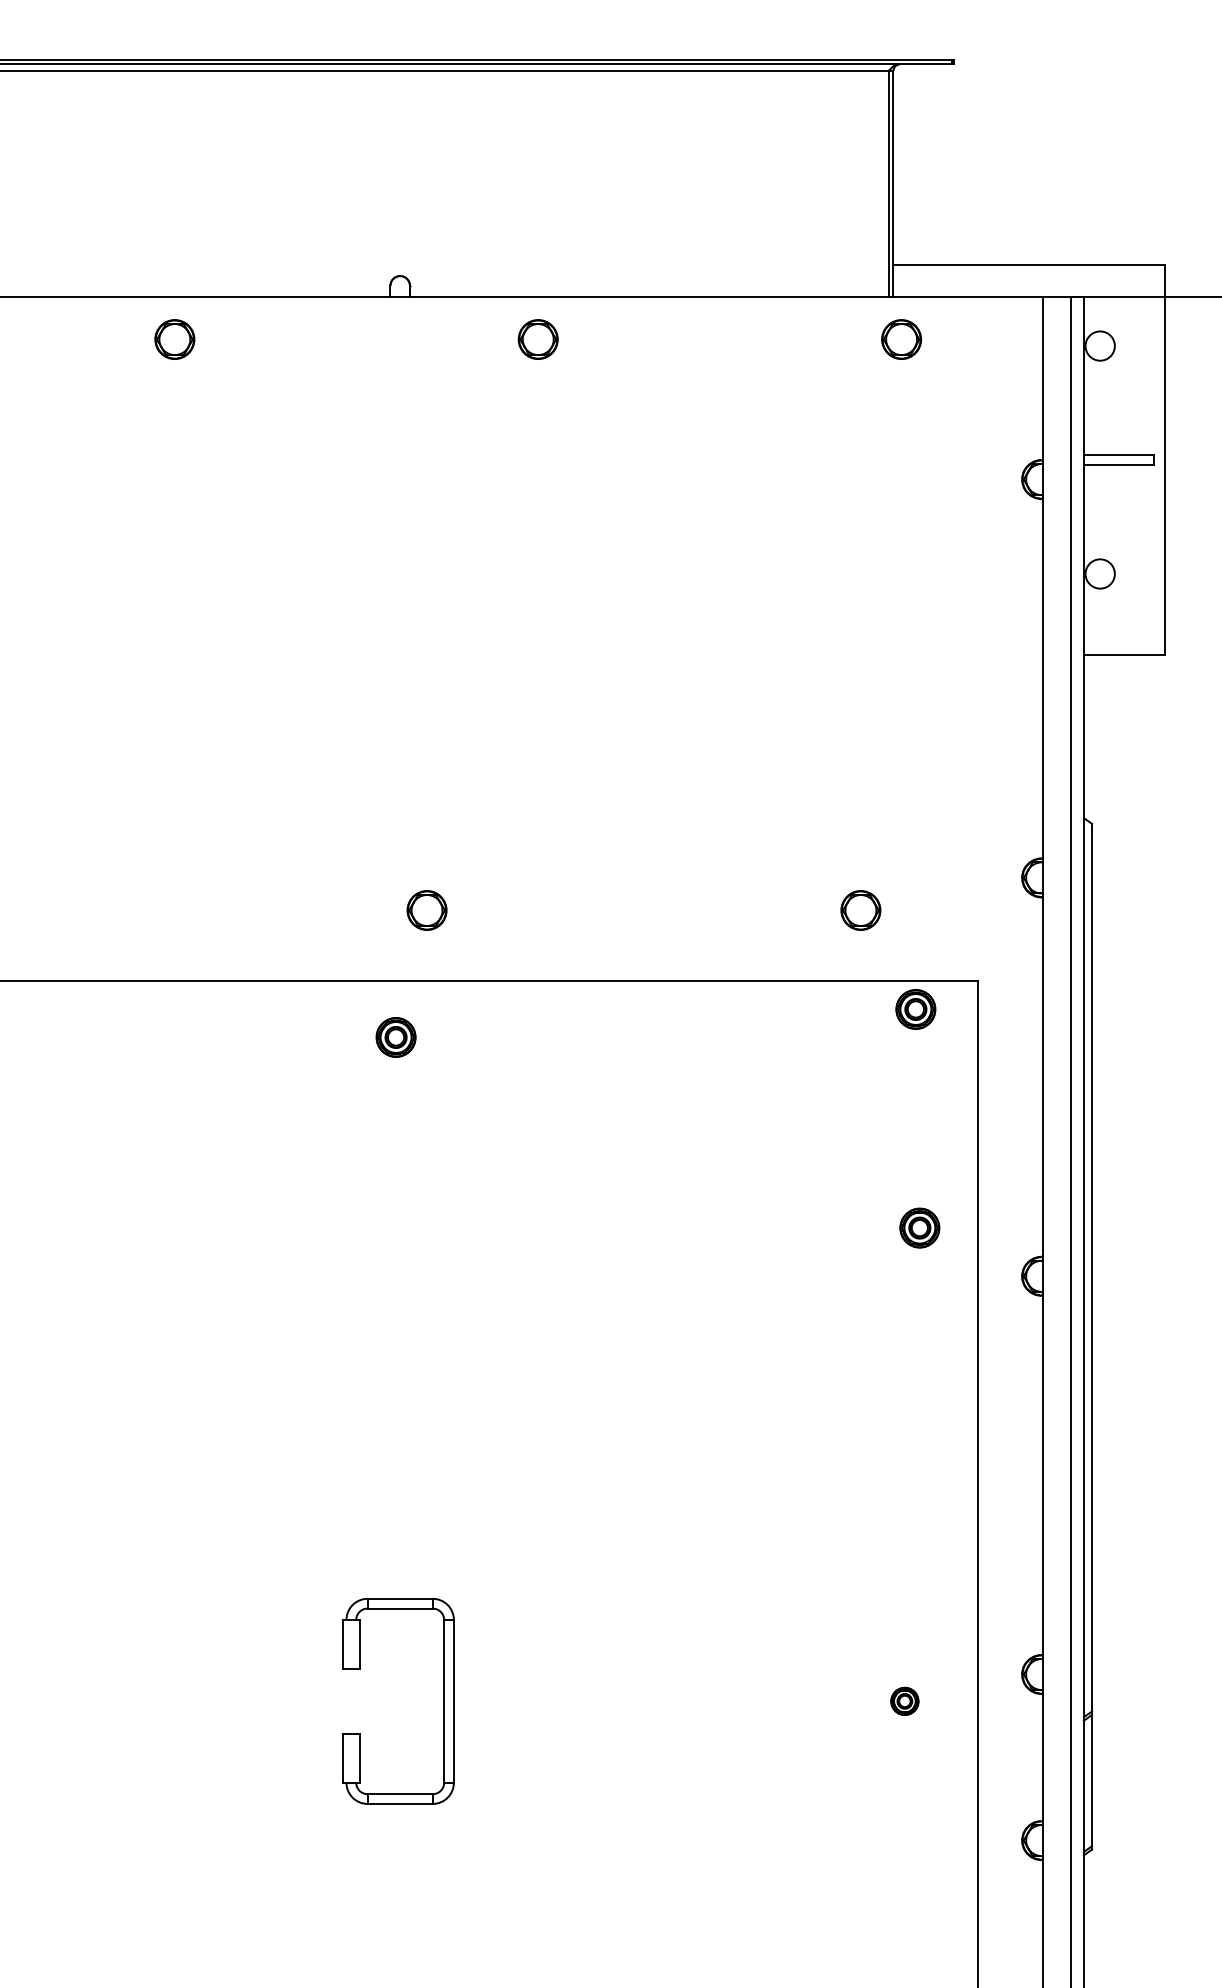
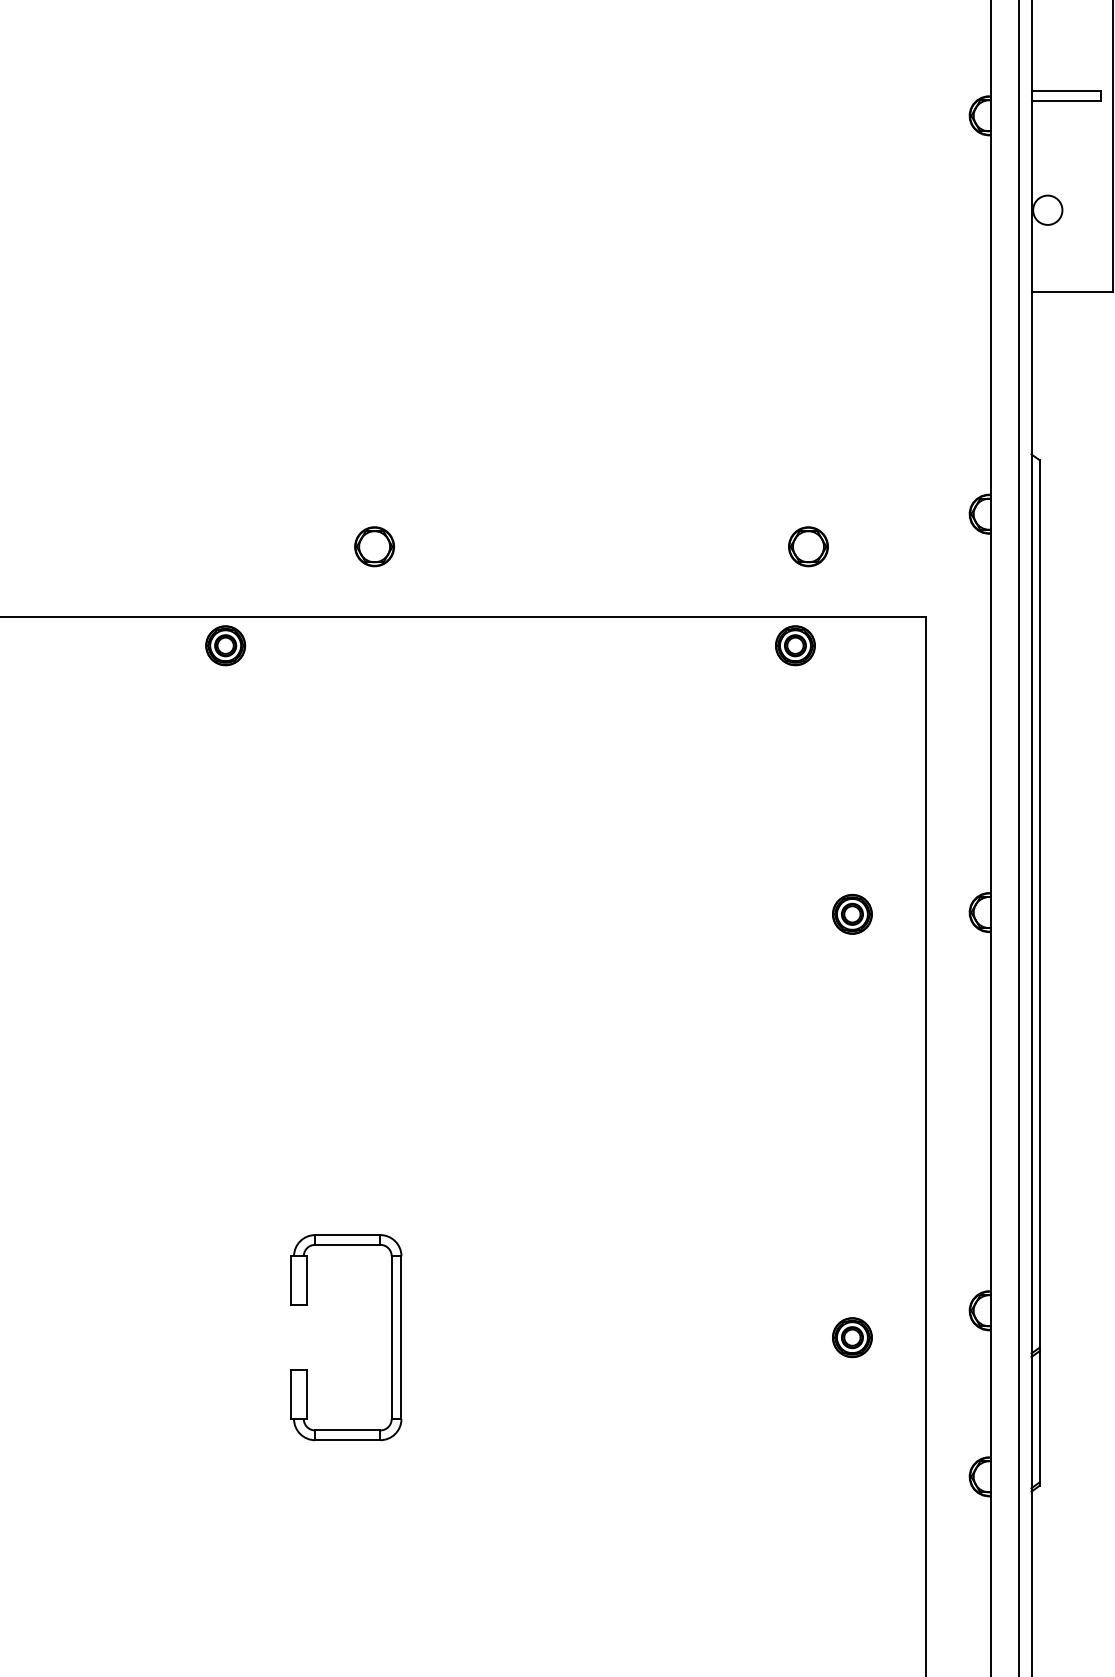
part: (915, 1009) -> (795, 645), moved
part: (395, 1037) -> (225, 645), moved
part: (919, 1227) -> (852, 913), moved
part: (904, 1701) -> (852, 1337), size x1.43

